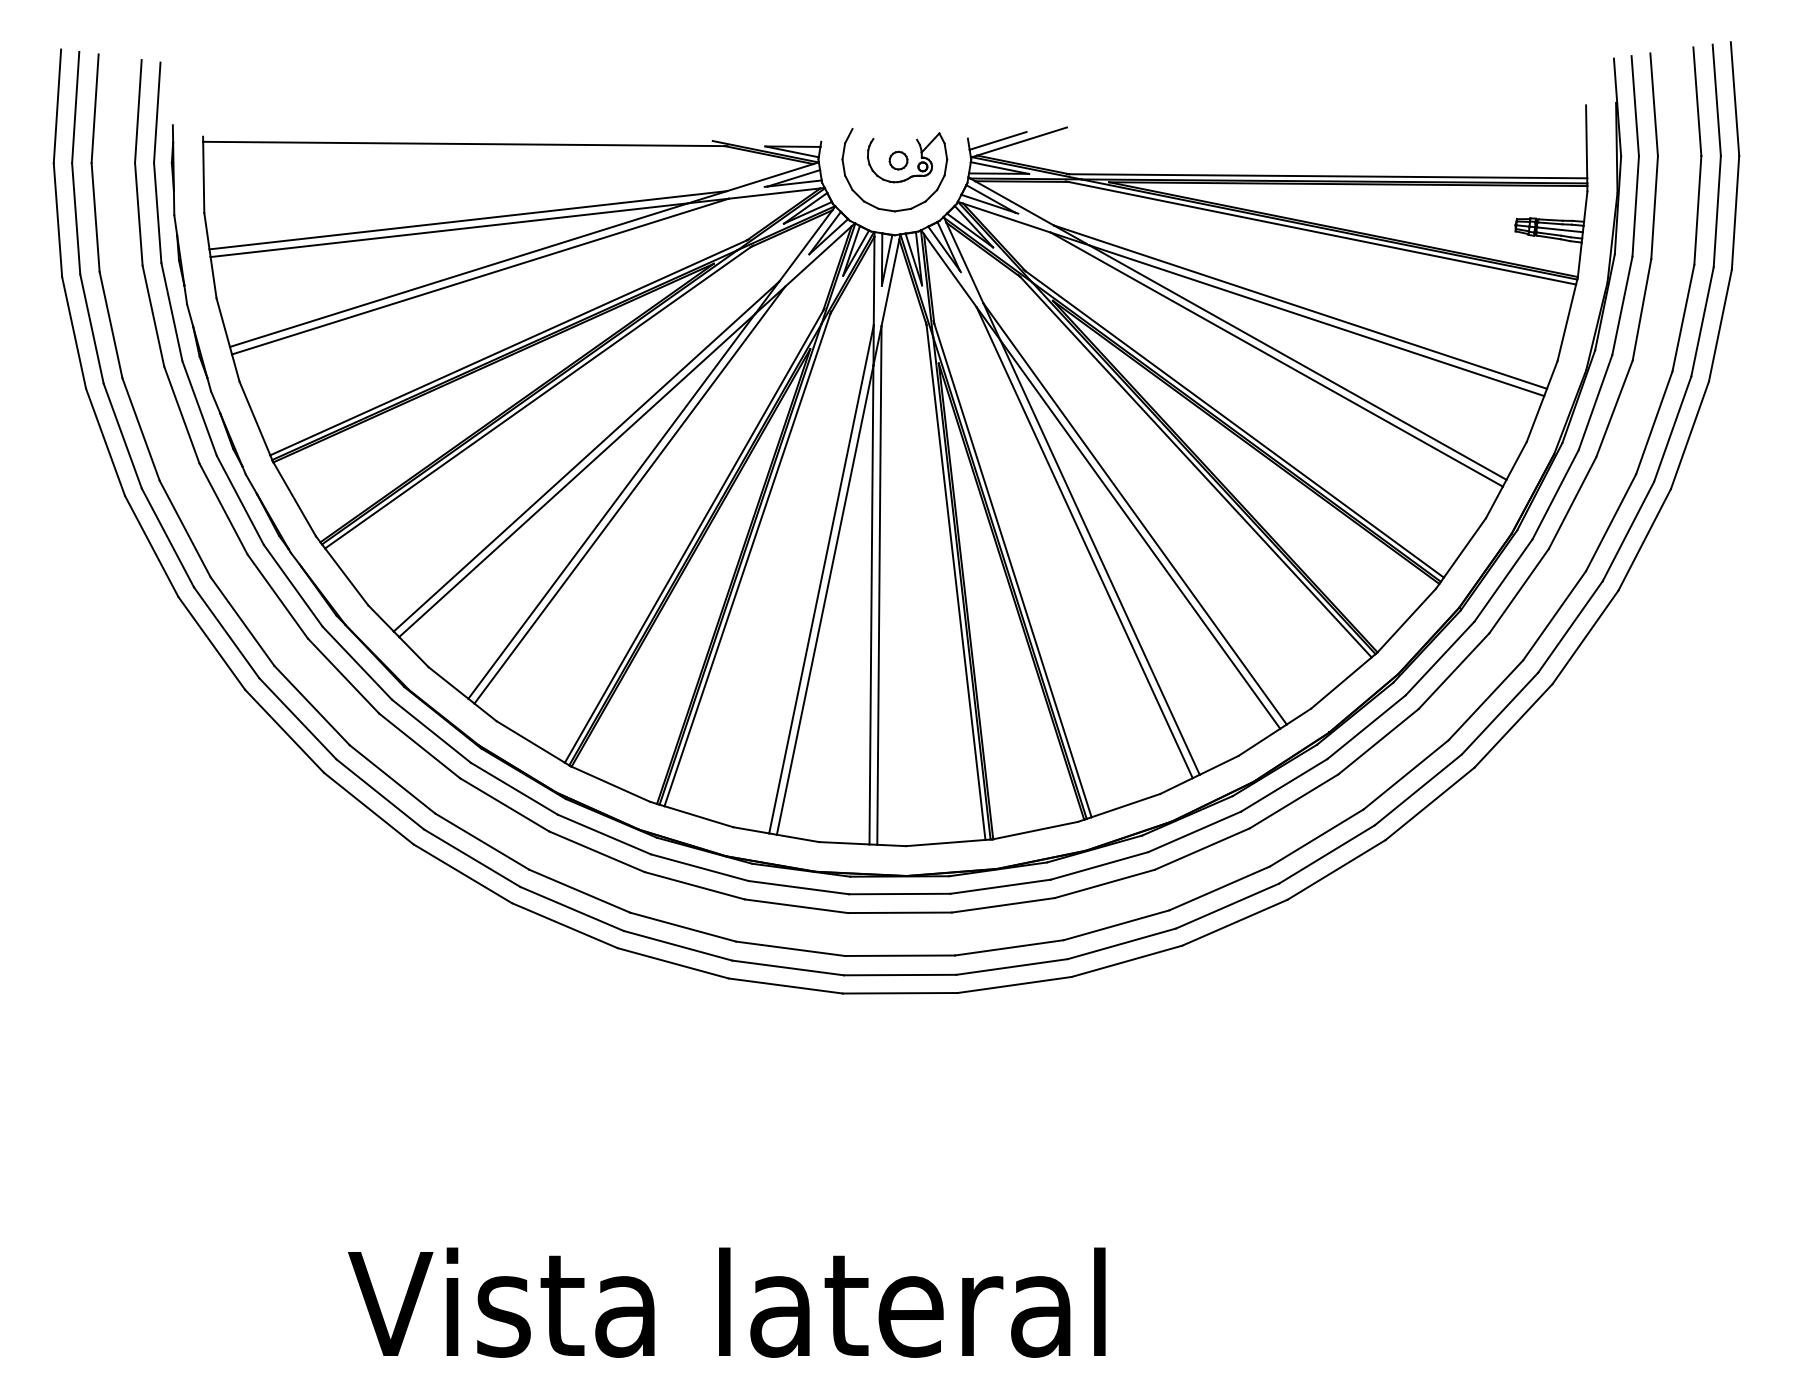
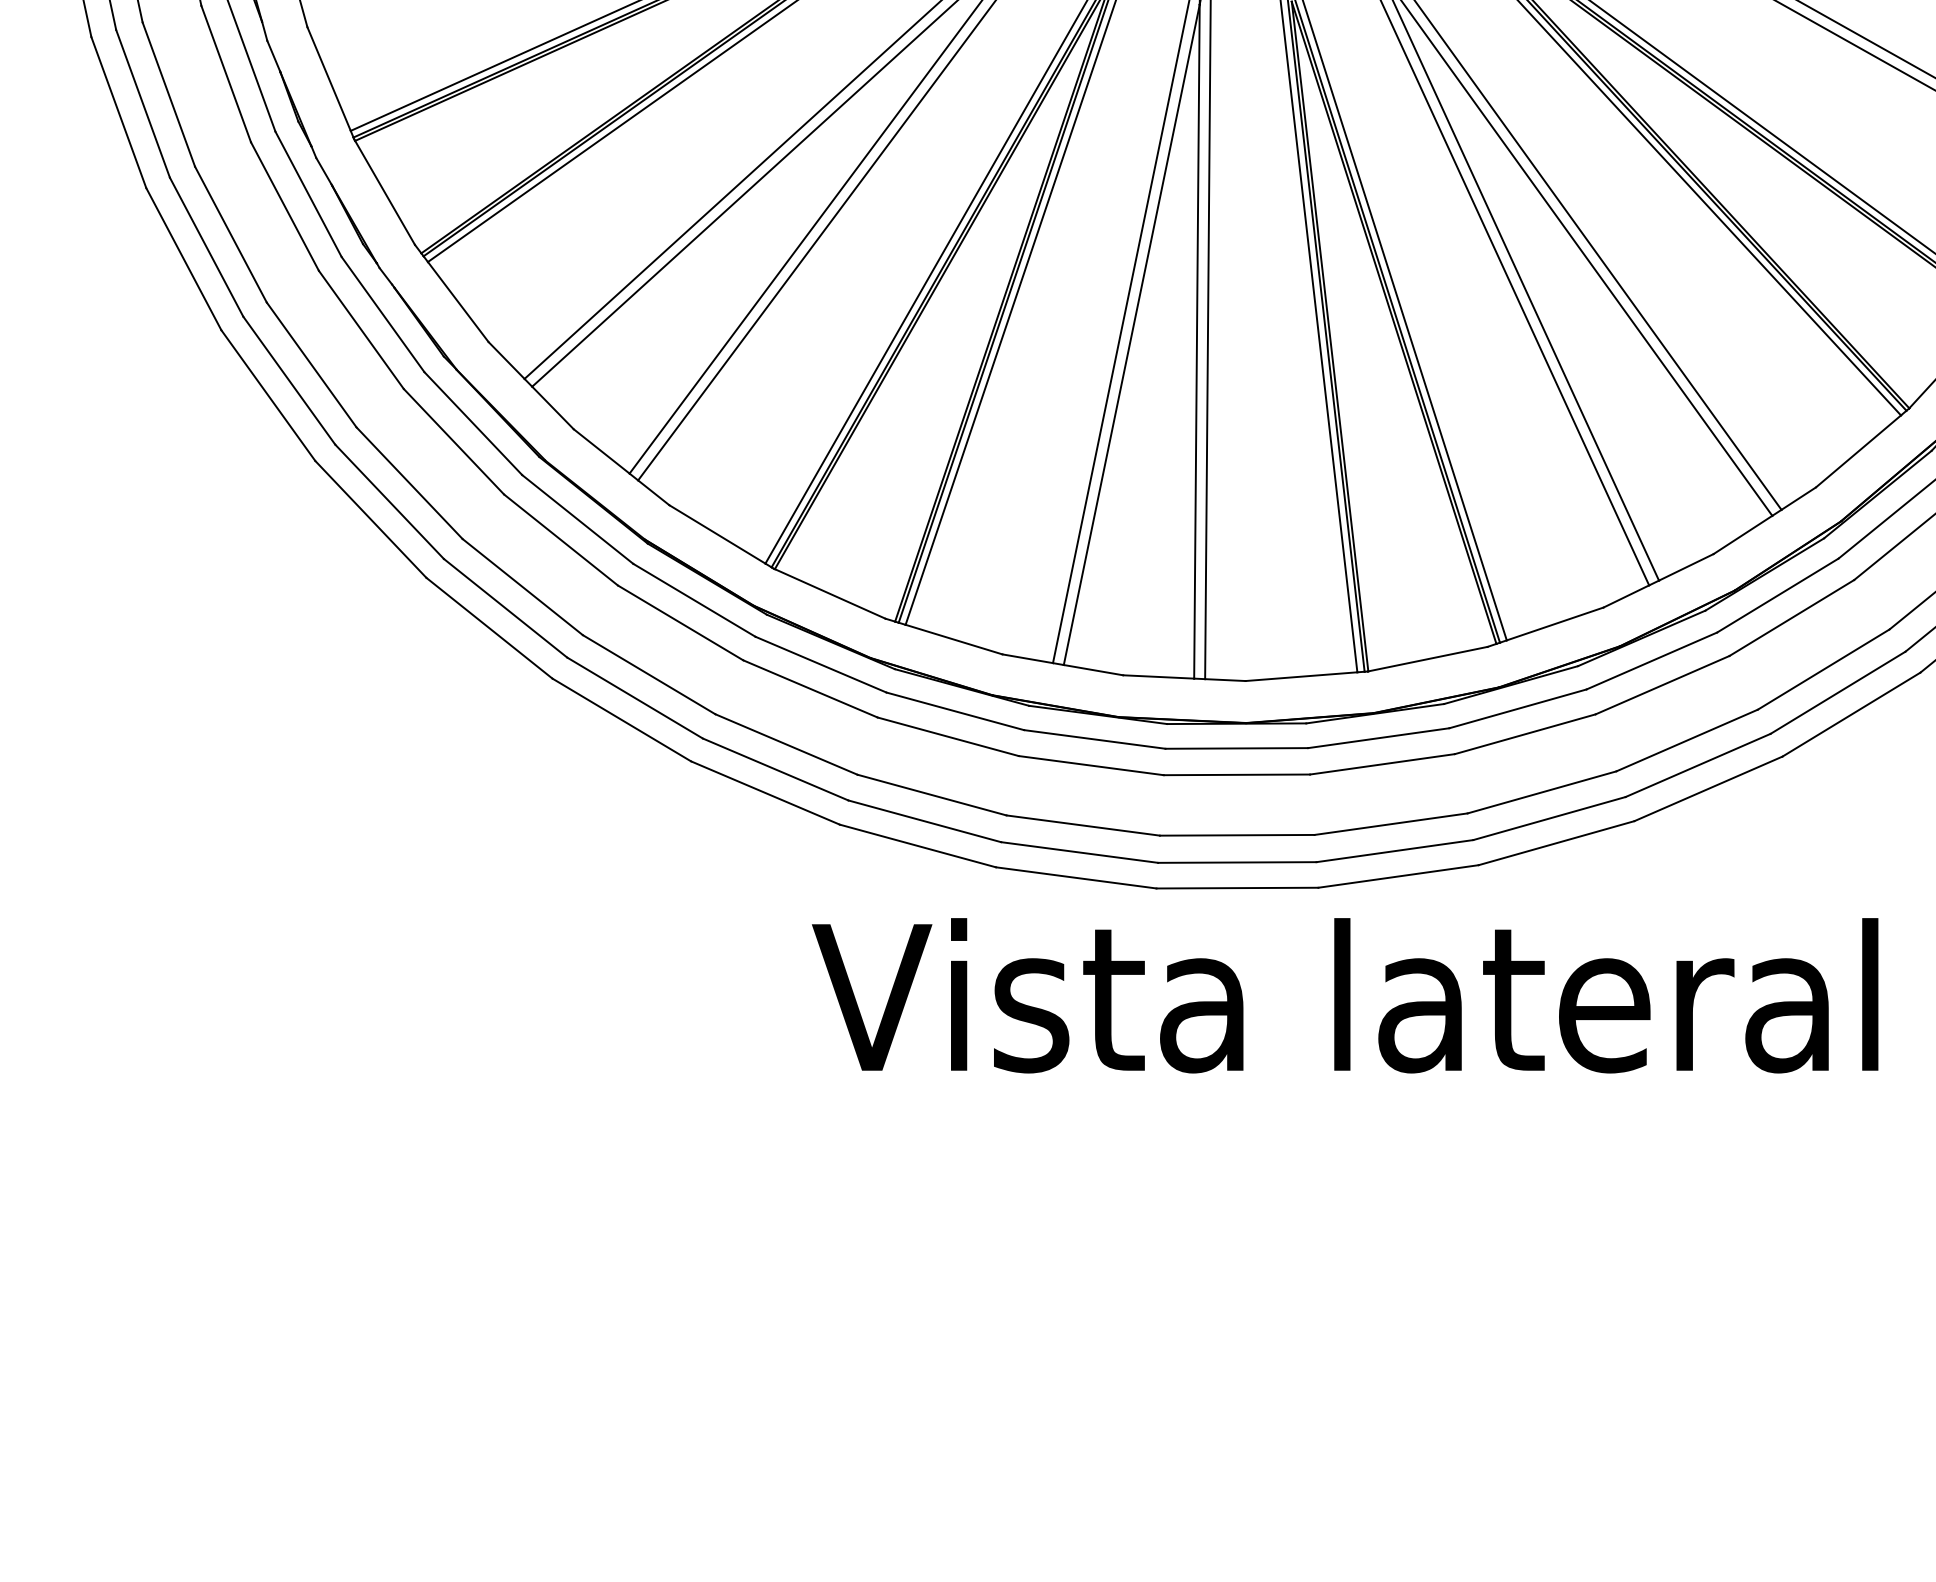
text: (726, 1302) -> (1344, 995), moved

